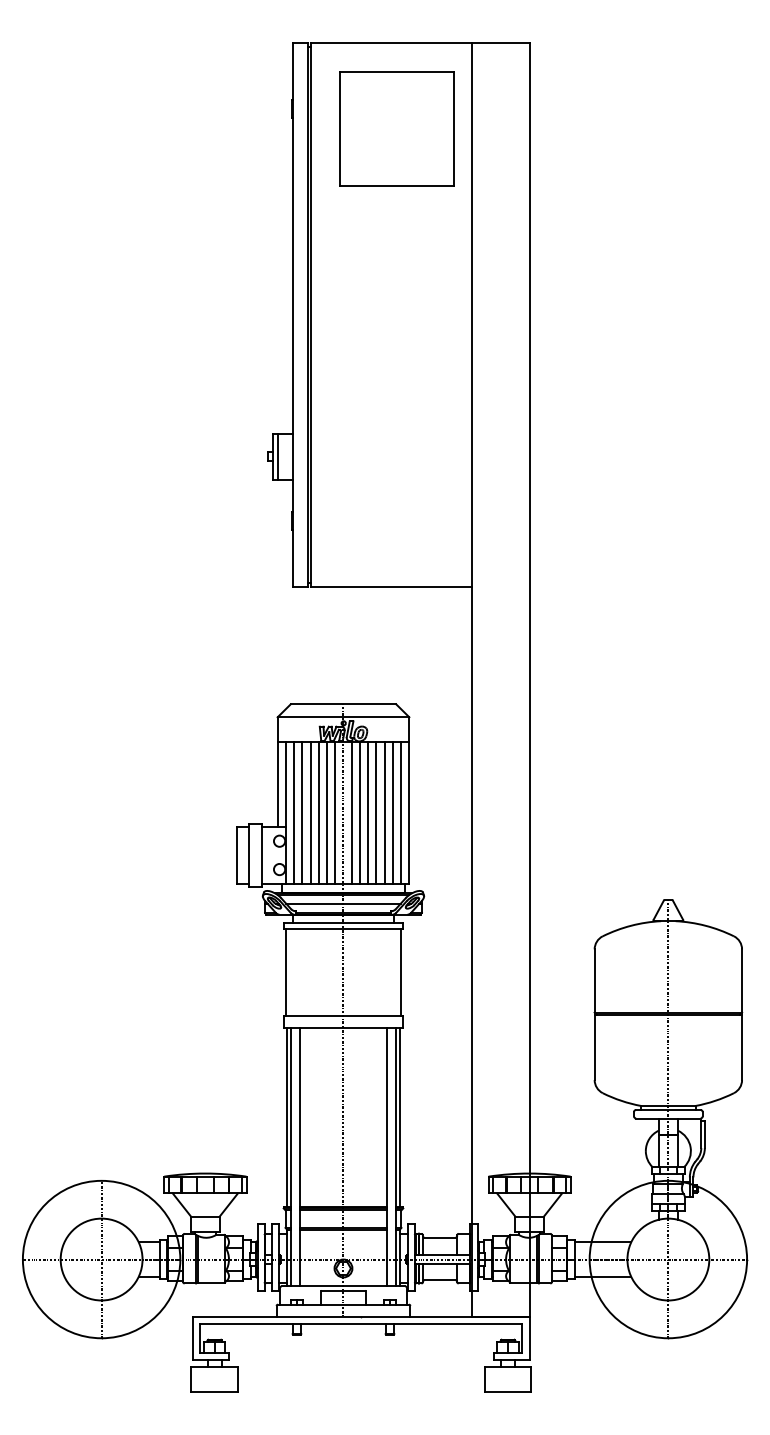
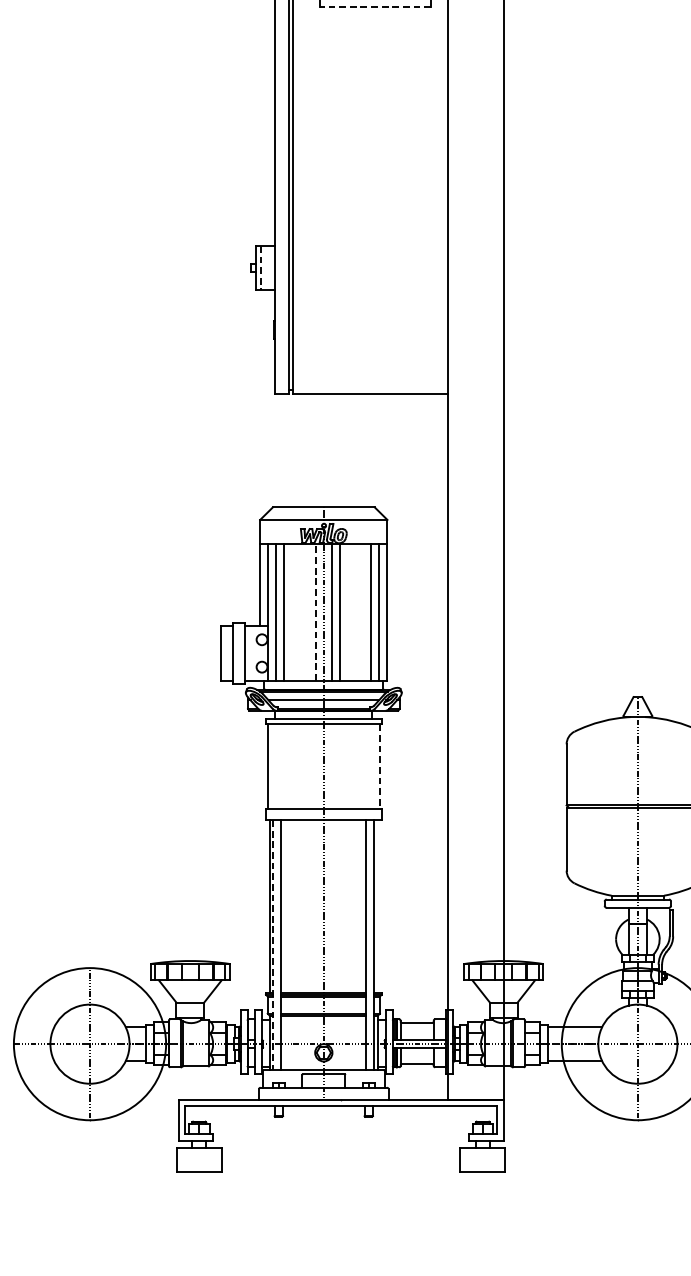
line: (396, 186) -> (375, 6), solid -> dashed
line: (278, 456) -> (261, 267), solid -> dashed
line: (310, 812) -> (291, 612), removed
line: (318, 812) -> (299, 612), removed
line: (327, 812) -> (308, 612), removed
line: (335, 812) -> (316, 612), solid -> dashed
line: (368, 812) -> (348, 612), removed
line: (376, 812) -> (355, 612), removed
line: (384, 812) -> (363, 612), removed
line: (401, 972) -> (379, 766), solid -> dashed
line: (399, 1116) -> (377, 905), removed
line: (291, 1157) -> (273, 945), solid -> dashed

